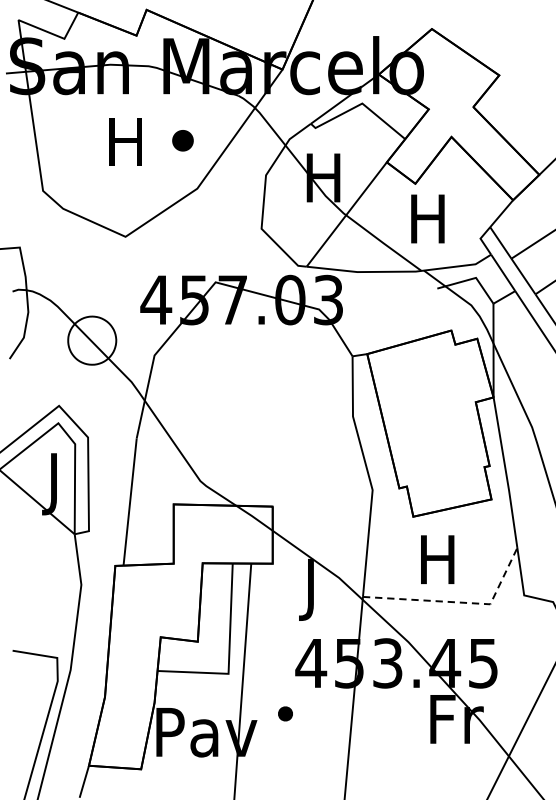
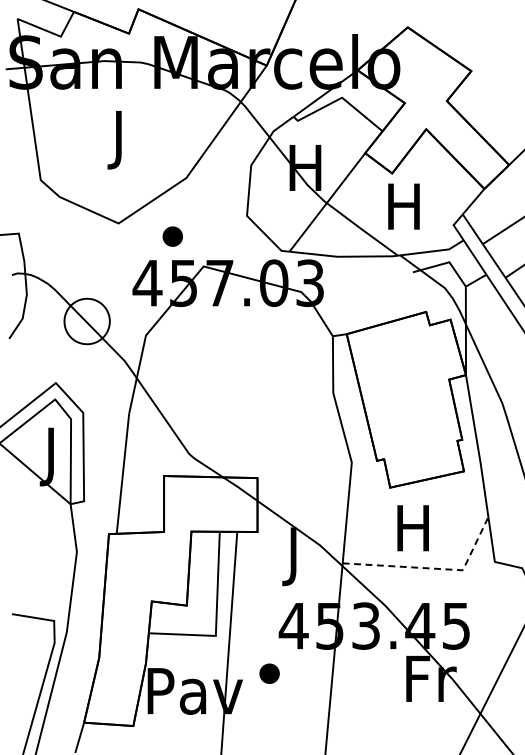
part: (182, 140) -> (172, 236), moved
text: (125, 148) -> (118, 140), H -> J
part: (285, 713) -> (269, 673), size x1.43

